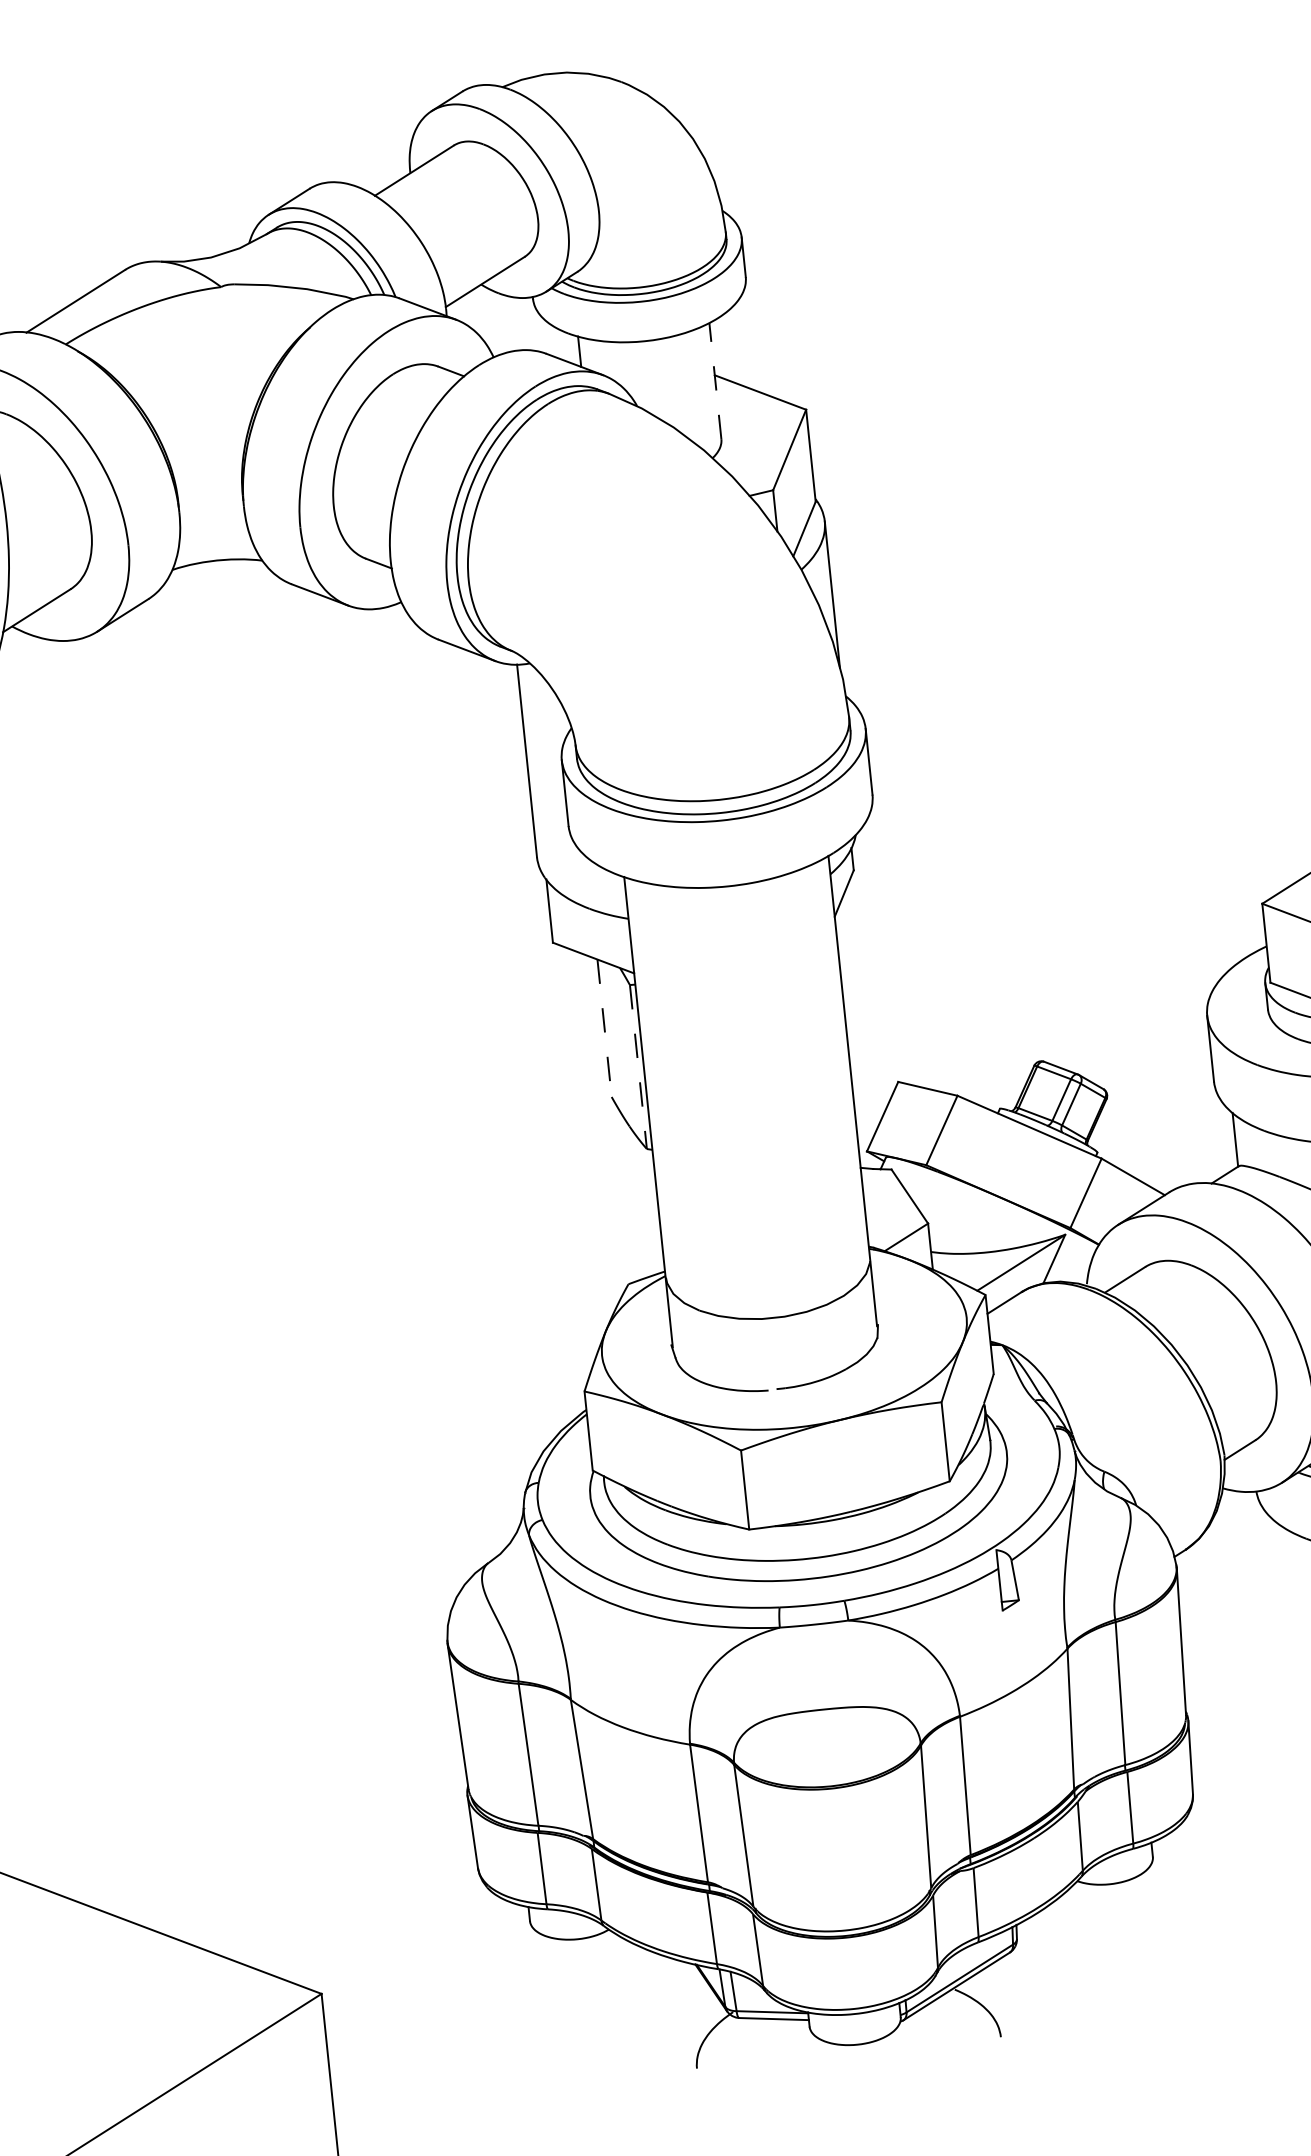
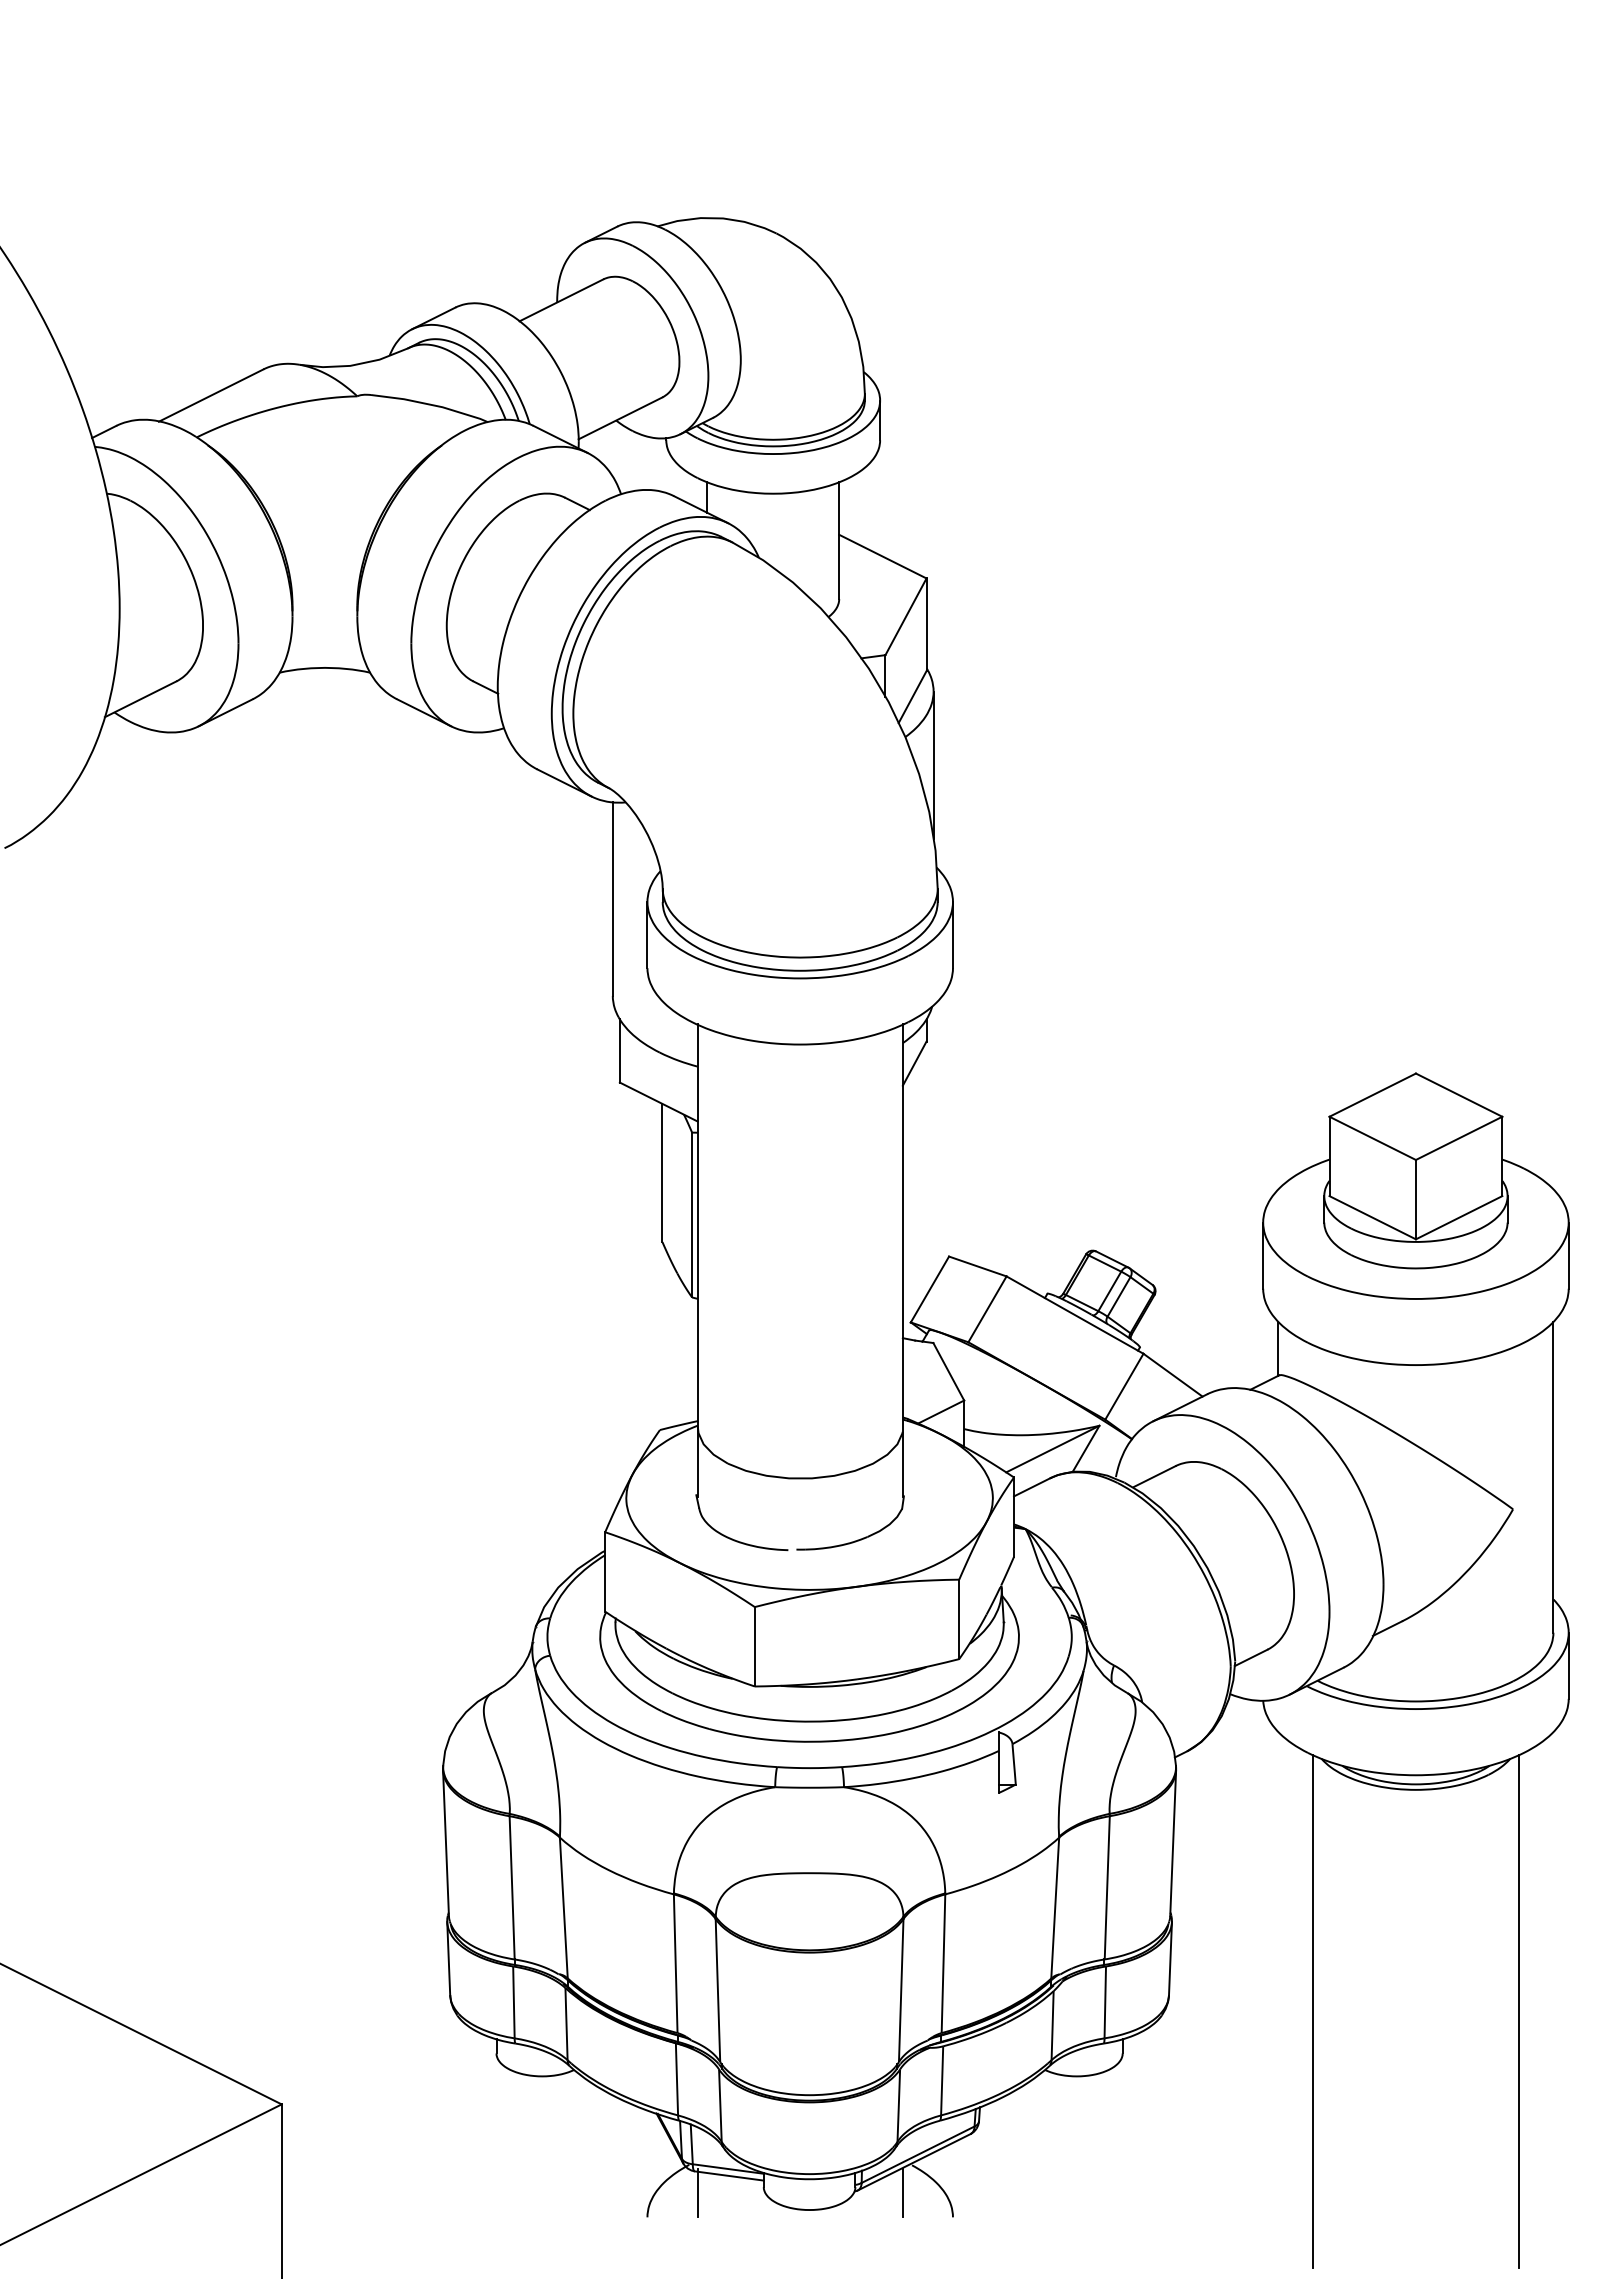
line: (715, 380) -> (839, 540), dashed -> solid
line: (604, 1028) -> (662, 1173), dashed -> solid
line: (638, 1067) -> (692, 1215), dashed -> solid
line: (948, 2017) -> (902, 2192), added
line: (744, 2038) -> (697, 2192), added

